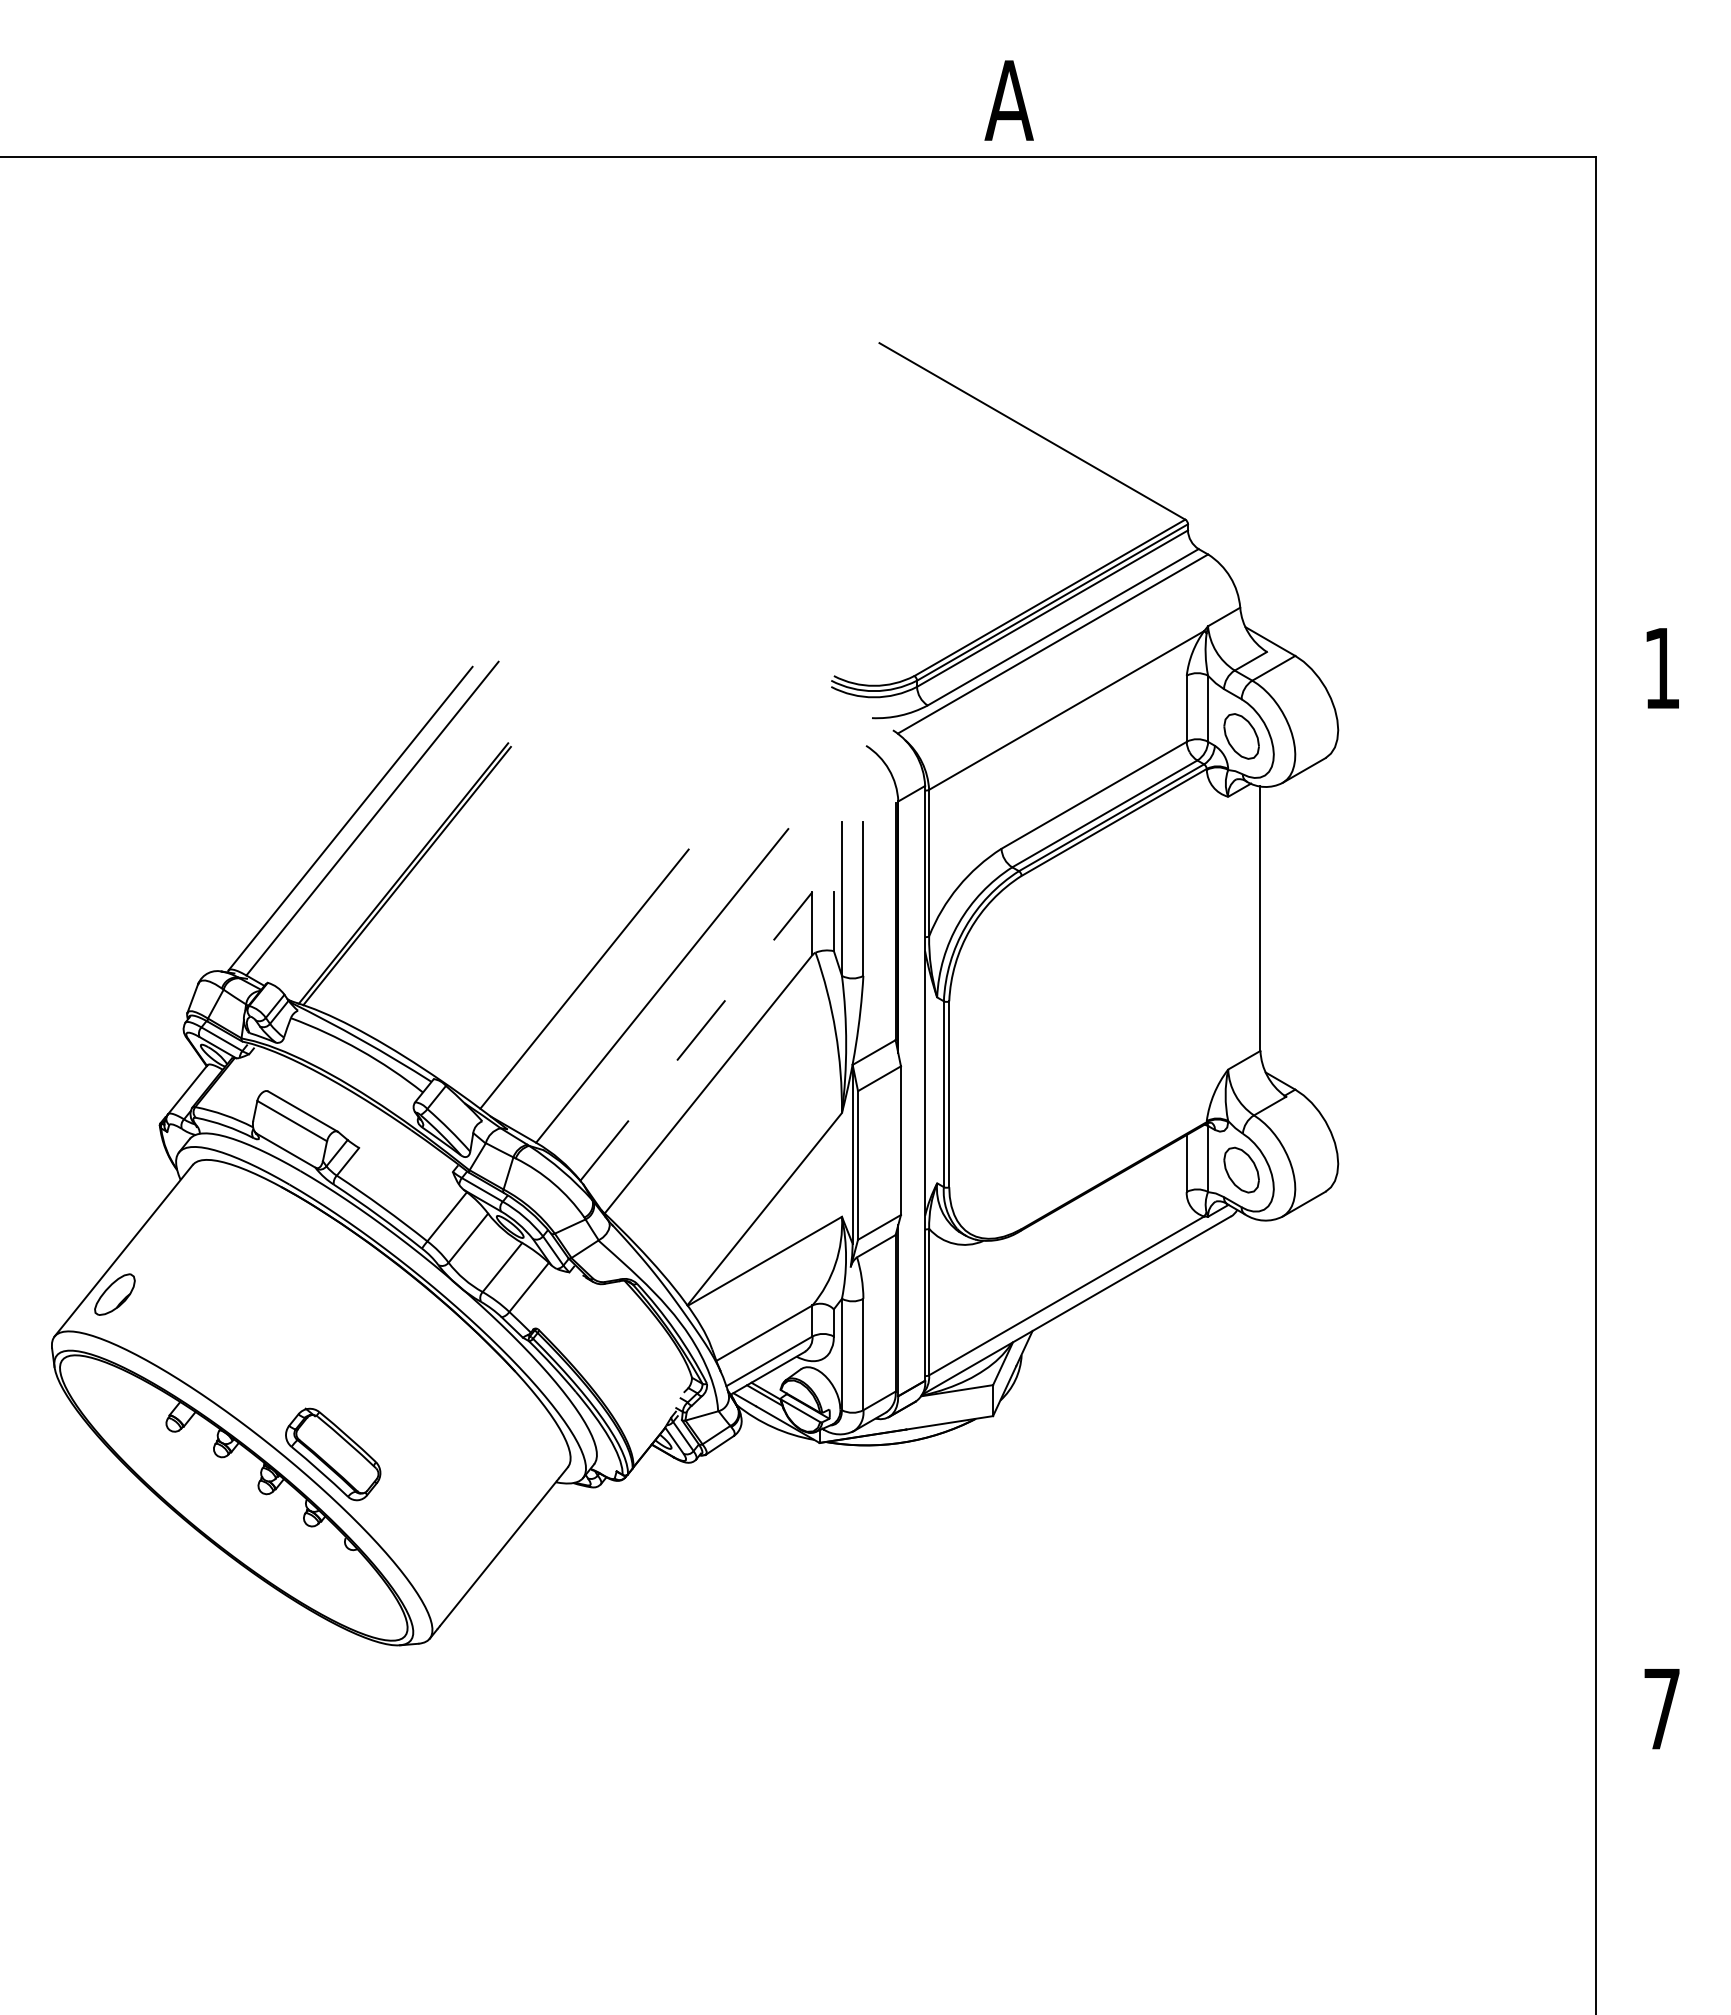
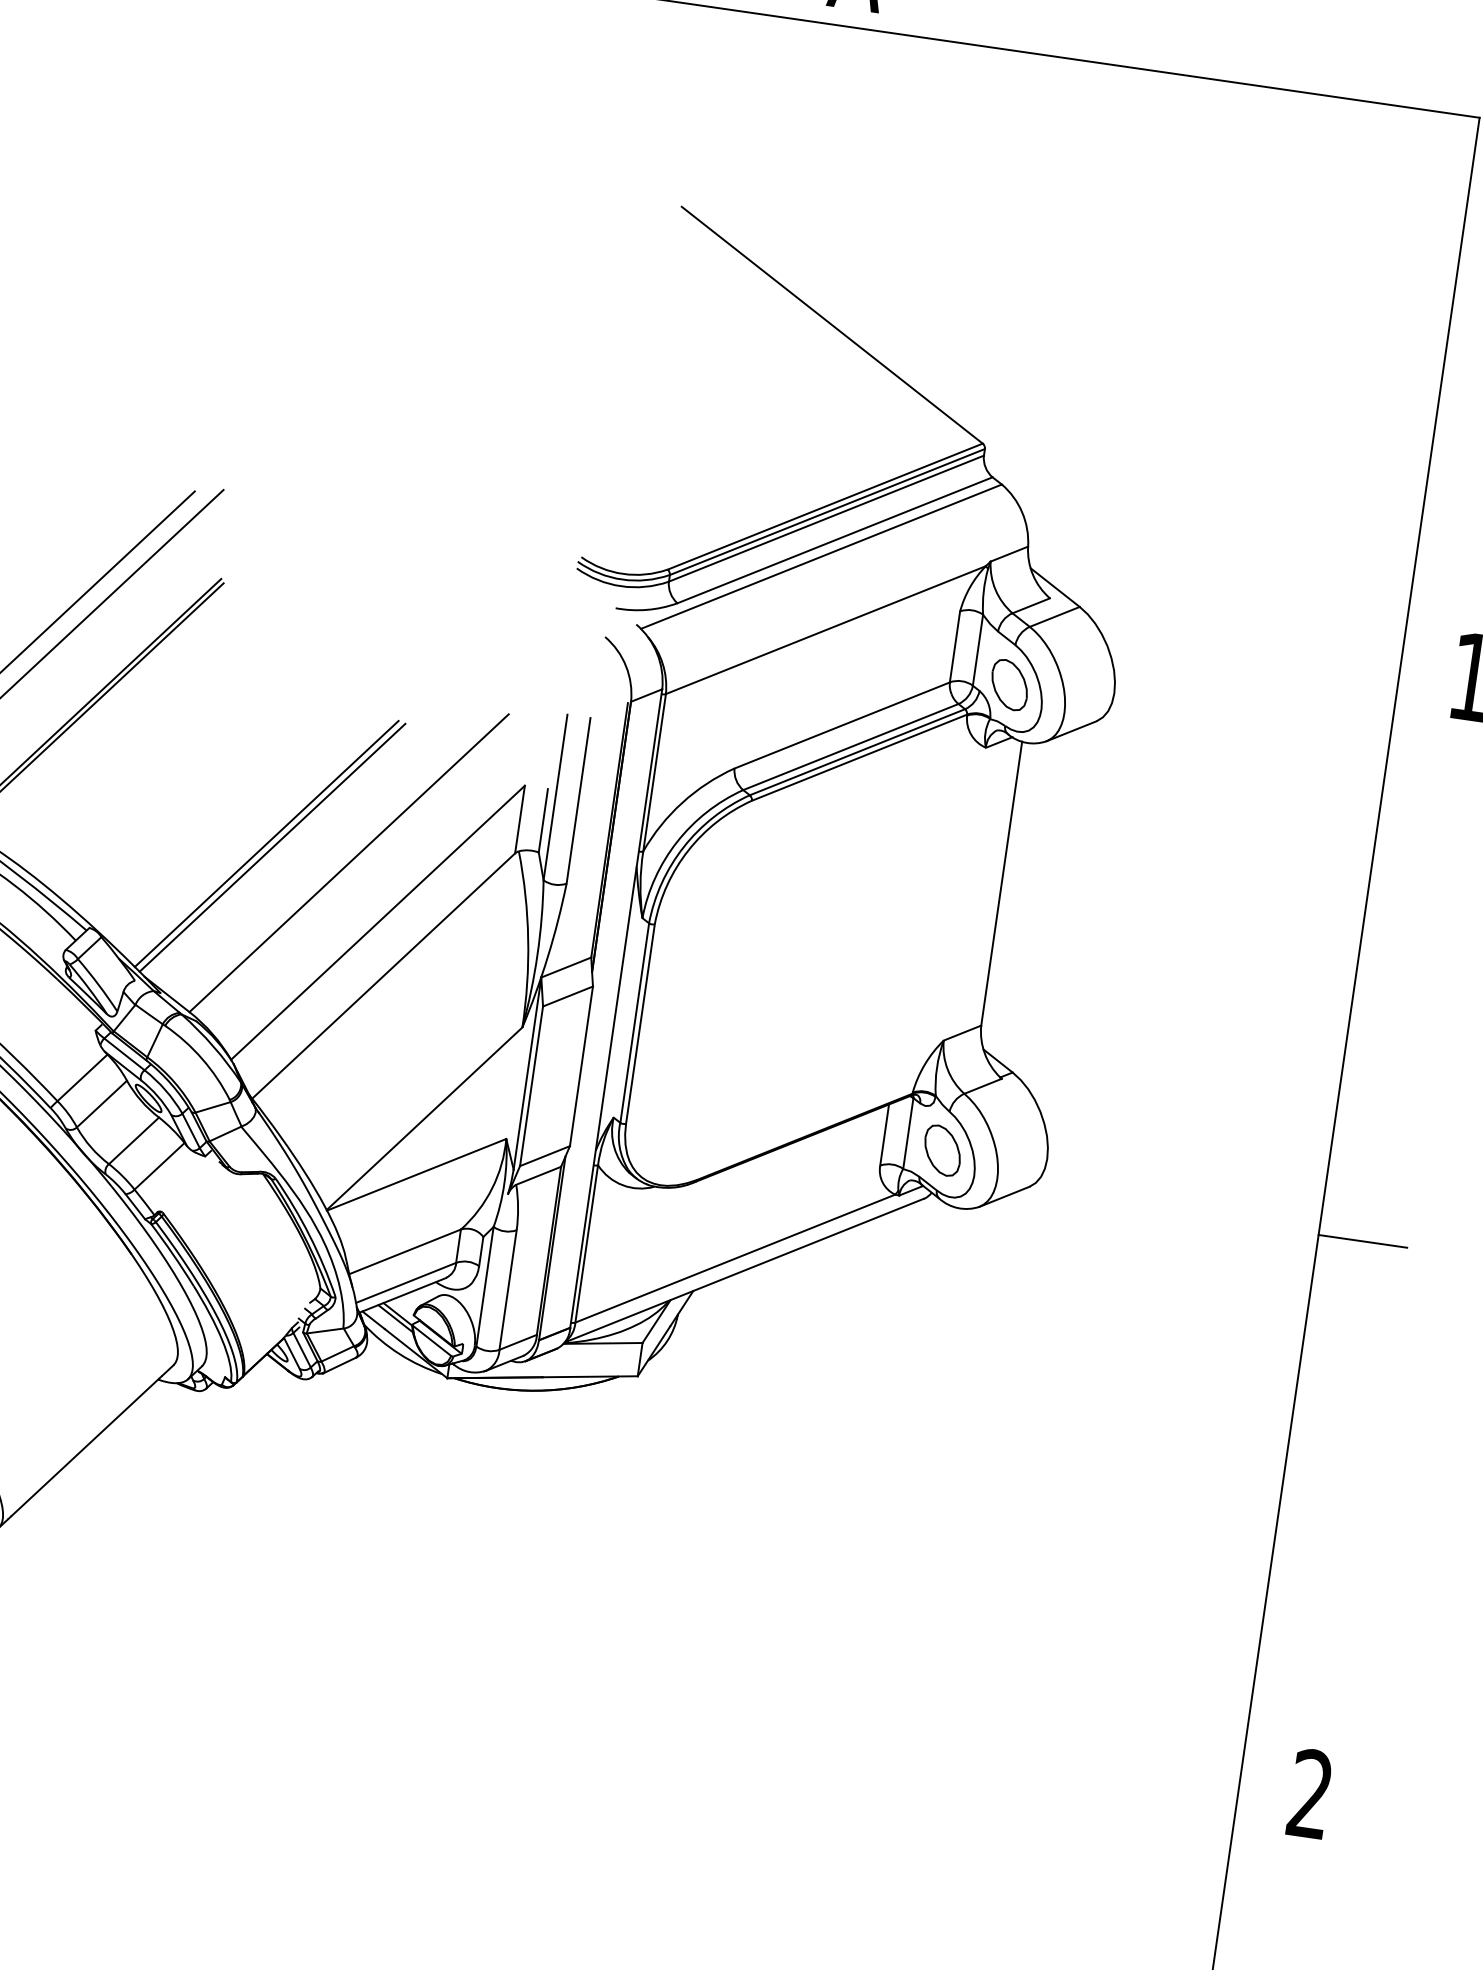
line: (590, 981) -> (272, 847), added
line: (696, 1035) -> (378, 921), dashed -> solid
line: (1636, 1197) -> (1362, 1241), added
text: (1661, 1708) -> (1310, 1793), 7 -> 2

